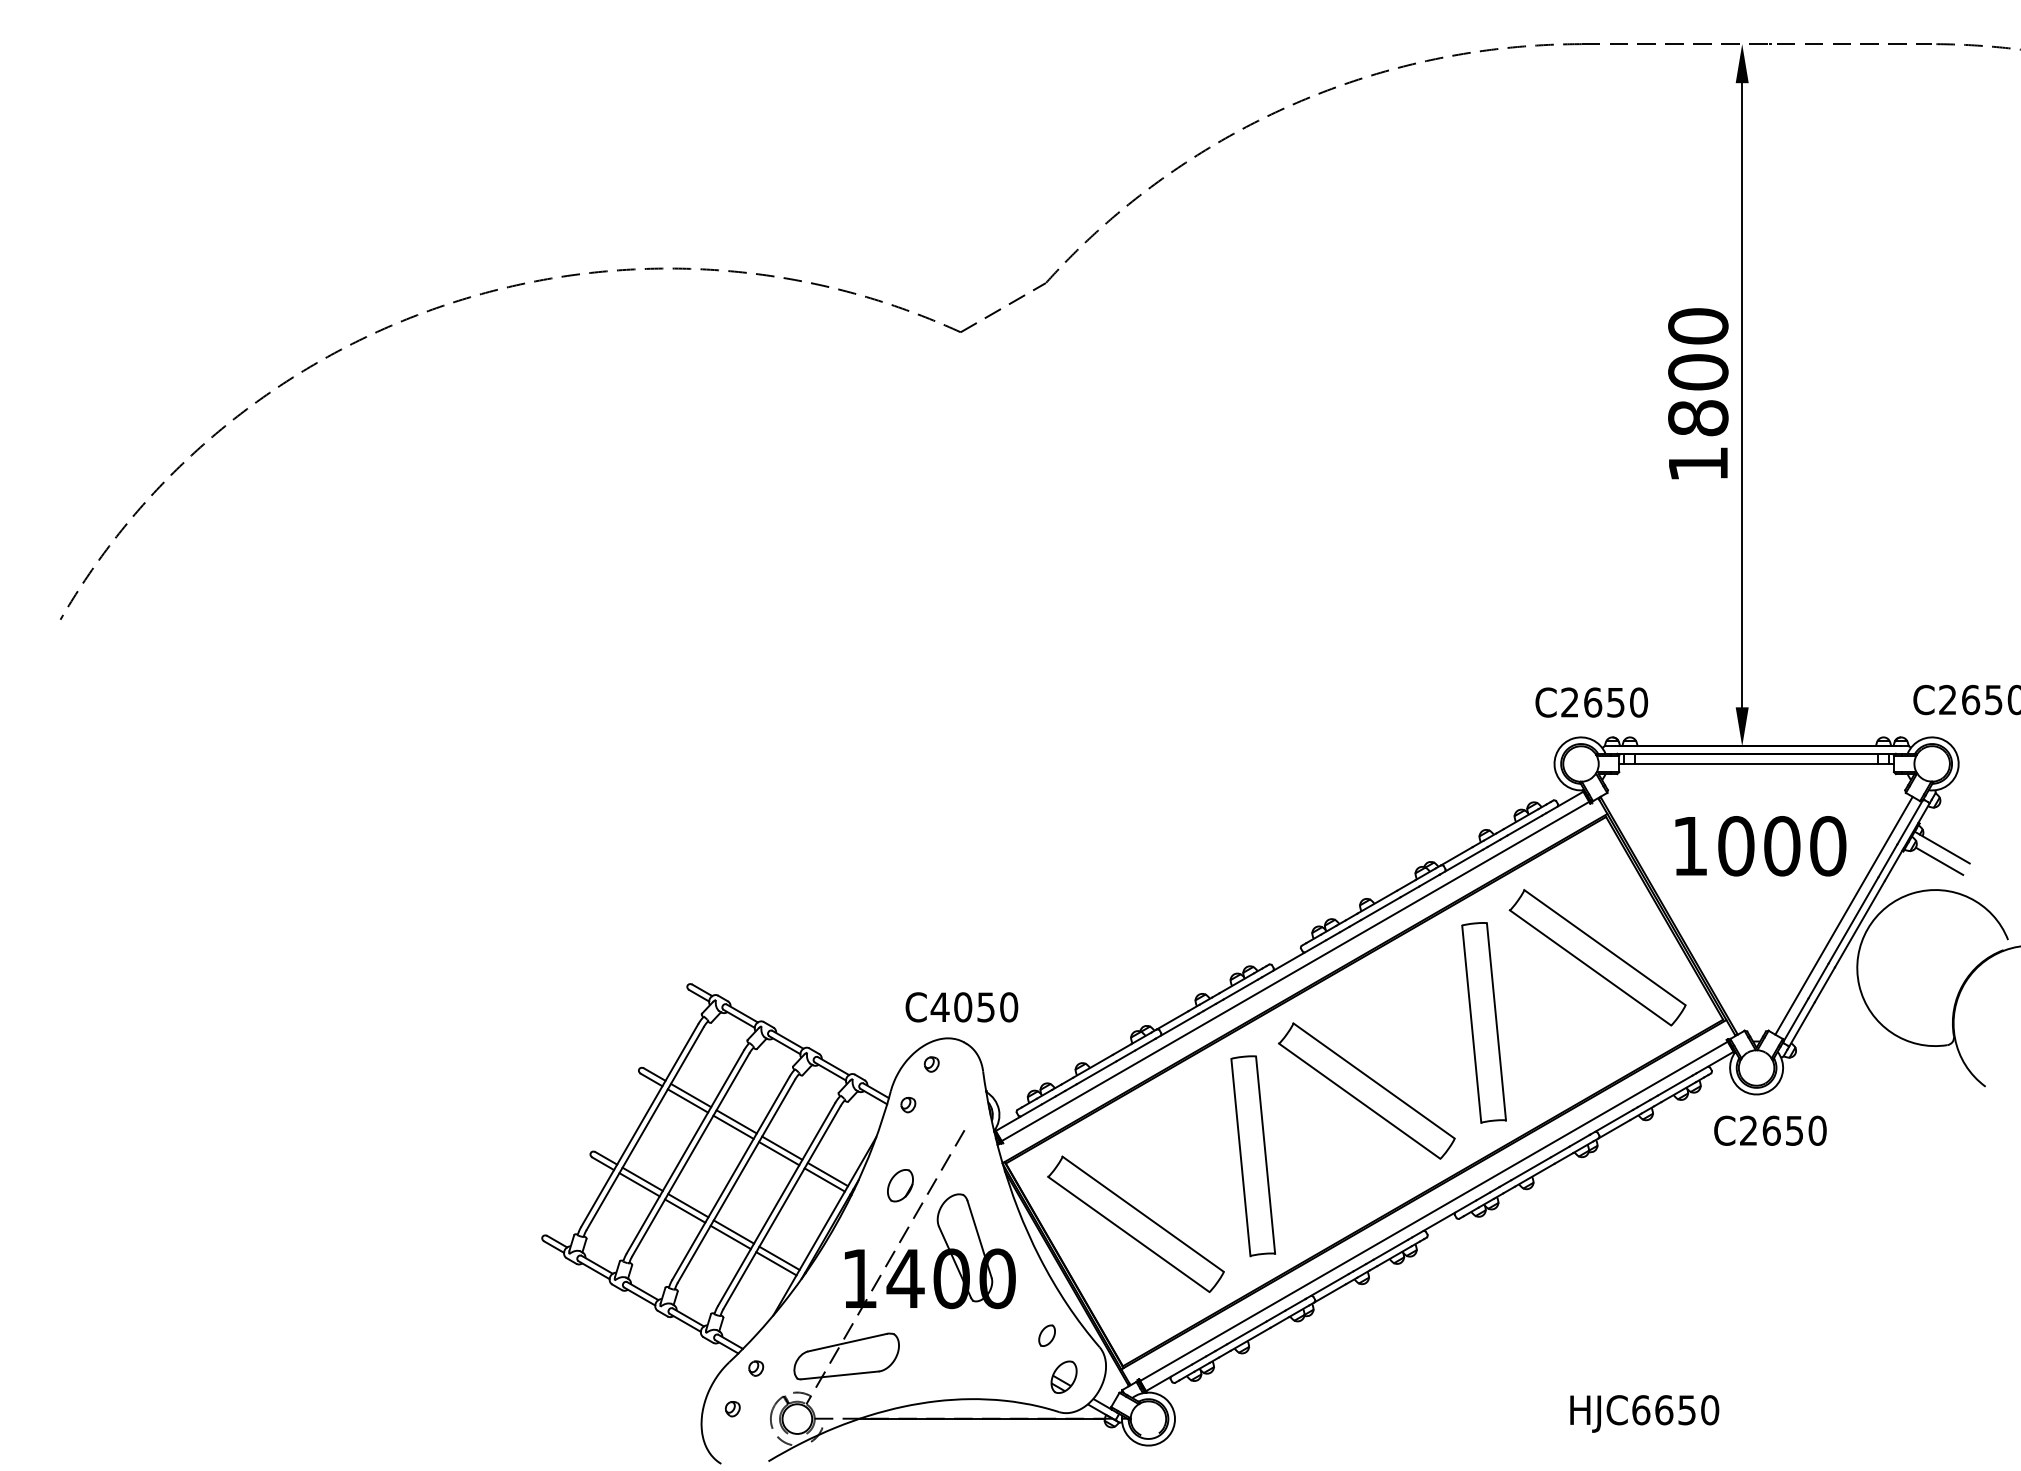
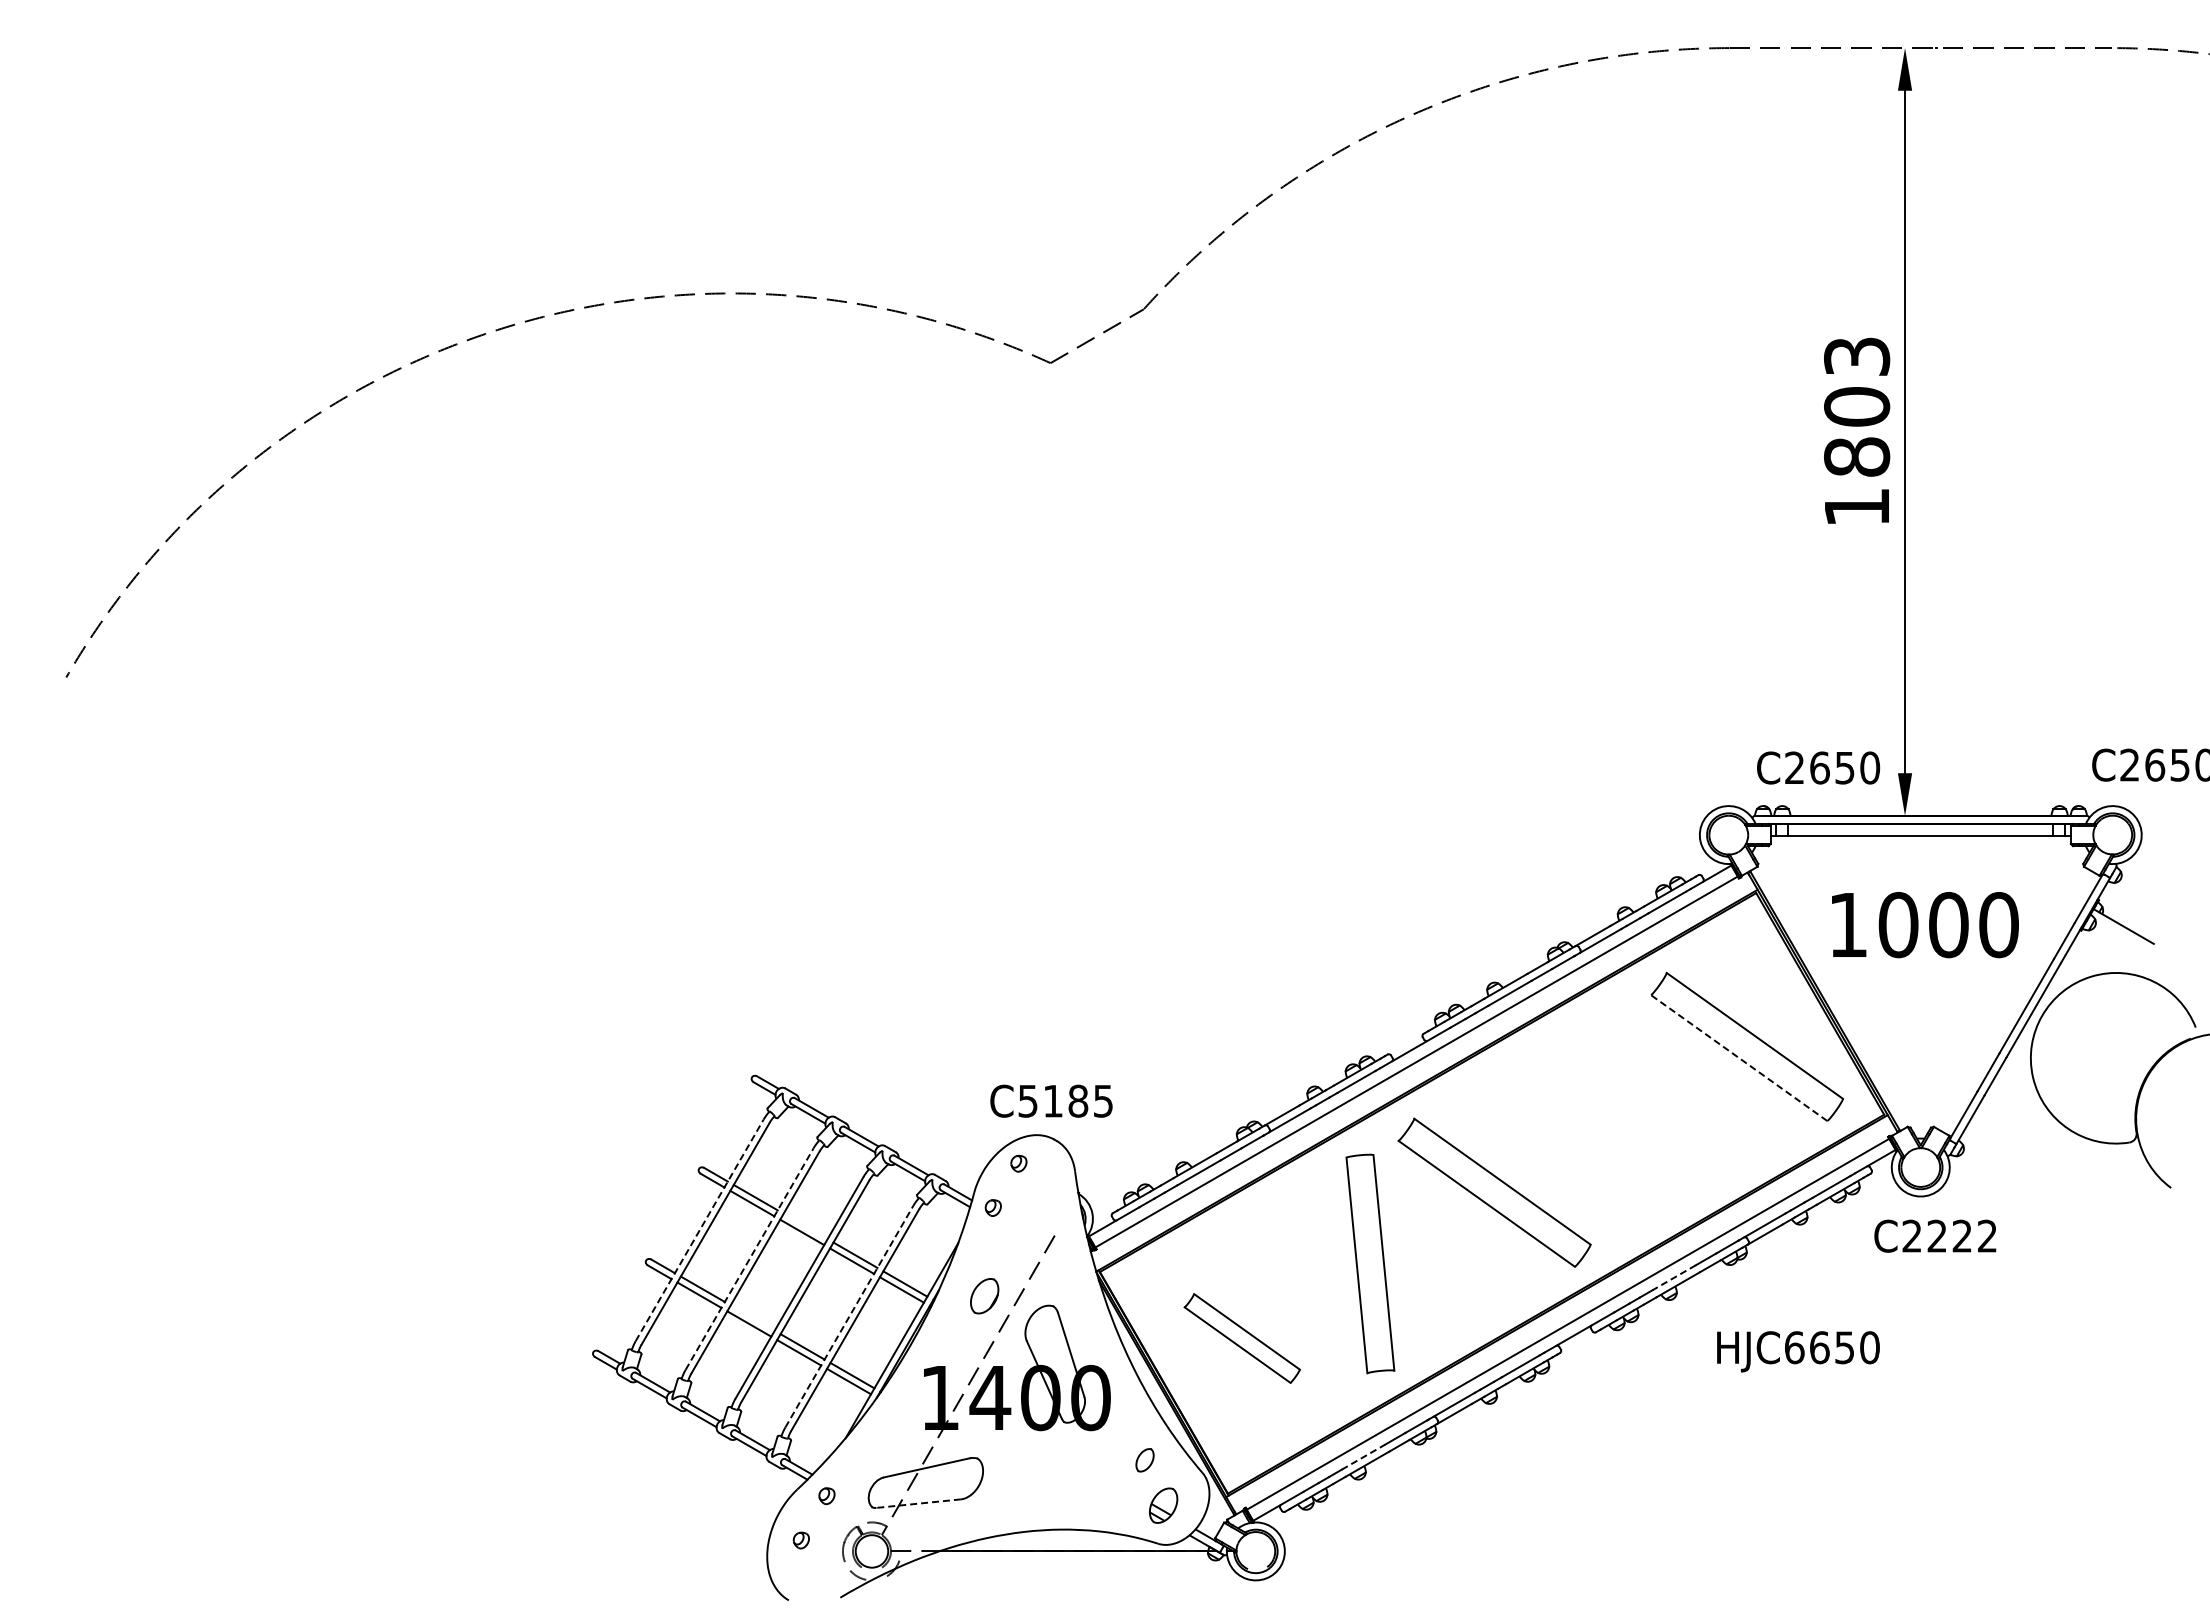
text: (1698, 326) -> (1857, 356), 1800 -> 1803
text: (1591, 702) -> (1818, 767), moved
line: (1939, 861) -> (2120, 941), removed
line: (1844, 916) -> (2016, 1001), removed
line: (1589, 967) -> (1738, 1057), solid -> dashed
text: (974, 1006) -> (1065, 1100), C4050 -> C5185
part: (1483, 1023) -> (1622, 1118), removed
line: (736, 1121) -> (805, 1226), removed
line: (639, 1125) -> (699, 1230), solid -> dashed
text: (1794, 1130) -> (1962, 1235), C2650 -> C2222
line: (685, 1152) -> (749, 1259), solid -> dashed
line: (1530, 1169) -> (1673, 1278), solid -> dashed
line: (776, 1204) -> (849, 1316), solid -> dashed
line: (688, 1205) -> (752, 1317), removed
part: (1136, 1224) -> (1242, 1338), size x0.6
line: (1246, 1332) -> (1363, 1456), solid -> dashed
line: (839, 1375) -> (918, 1503), solid -> dashed
text: (1644, 1413) -> (1798, 1351), moved

